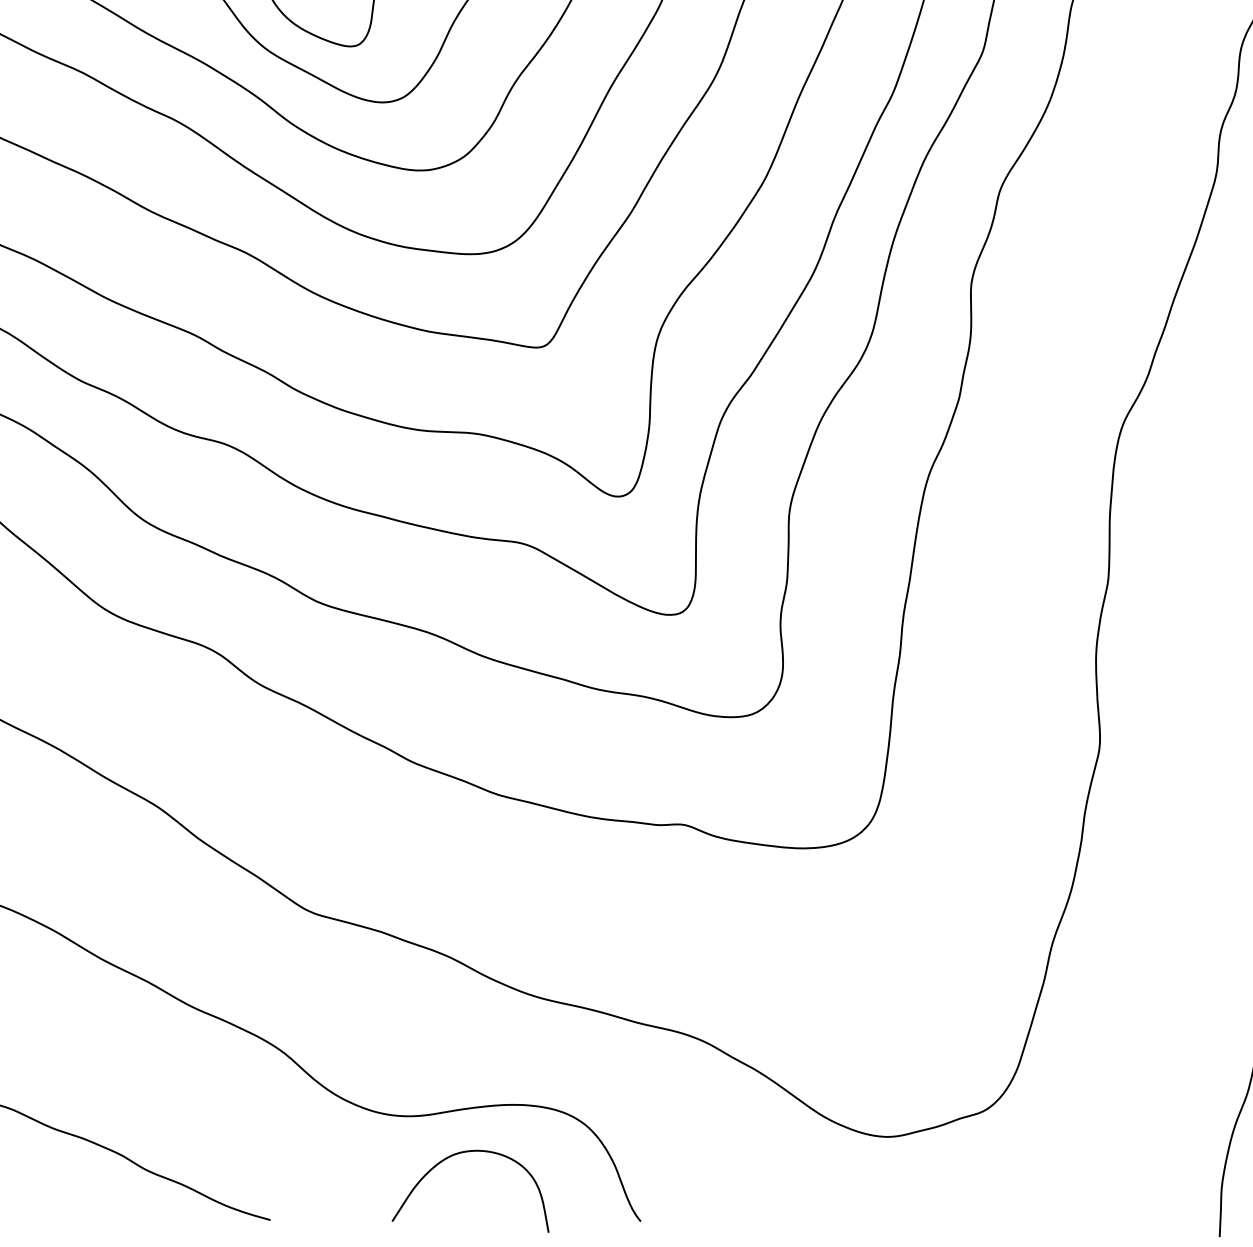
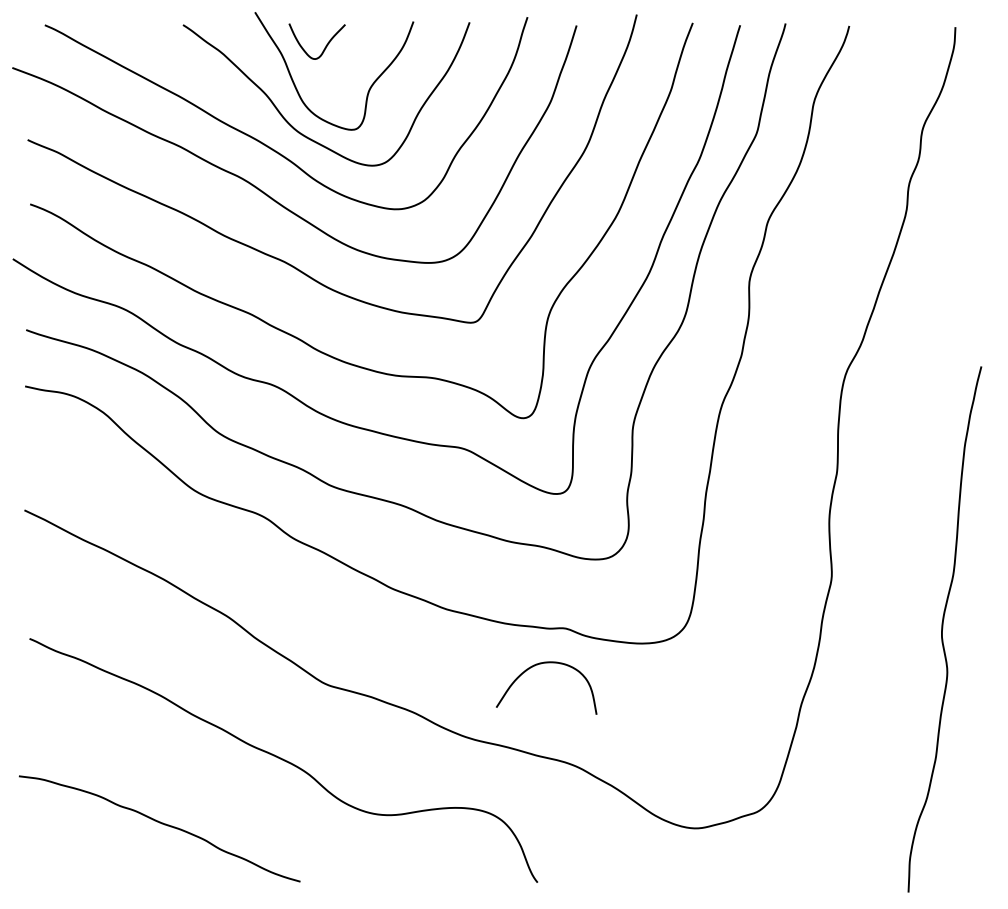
curve: (462, 1154) -> (541, 664), moved

